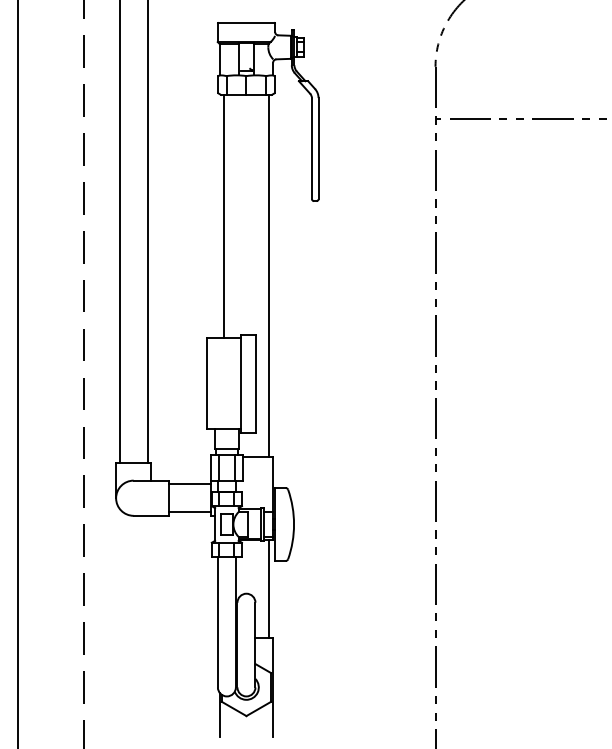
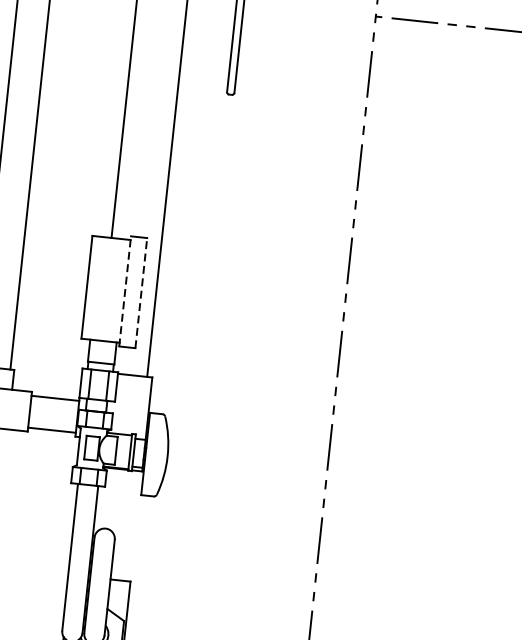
line: (241, 383) -> (125, 291), solid -> dashed
line: (255, 383) -> (141, 292), solid -> dashed
line: (268, 588) -> (131, 525), removed

